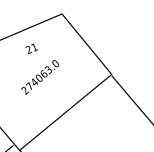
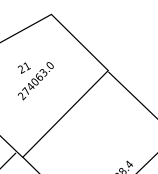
text: (30, 48) -> (23, 67), moved

